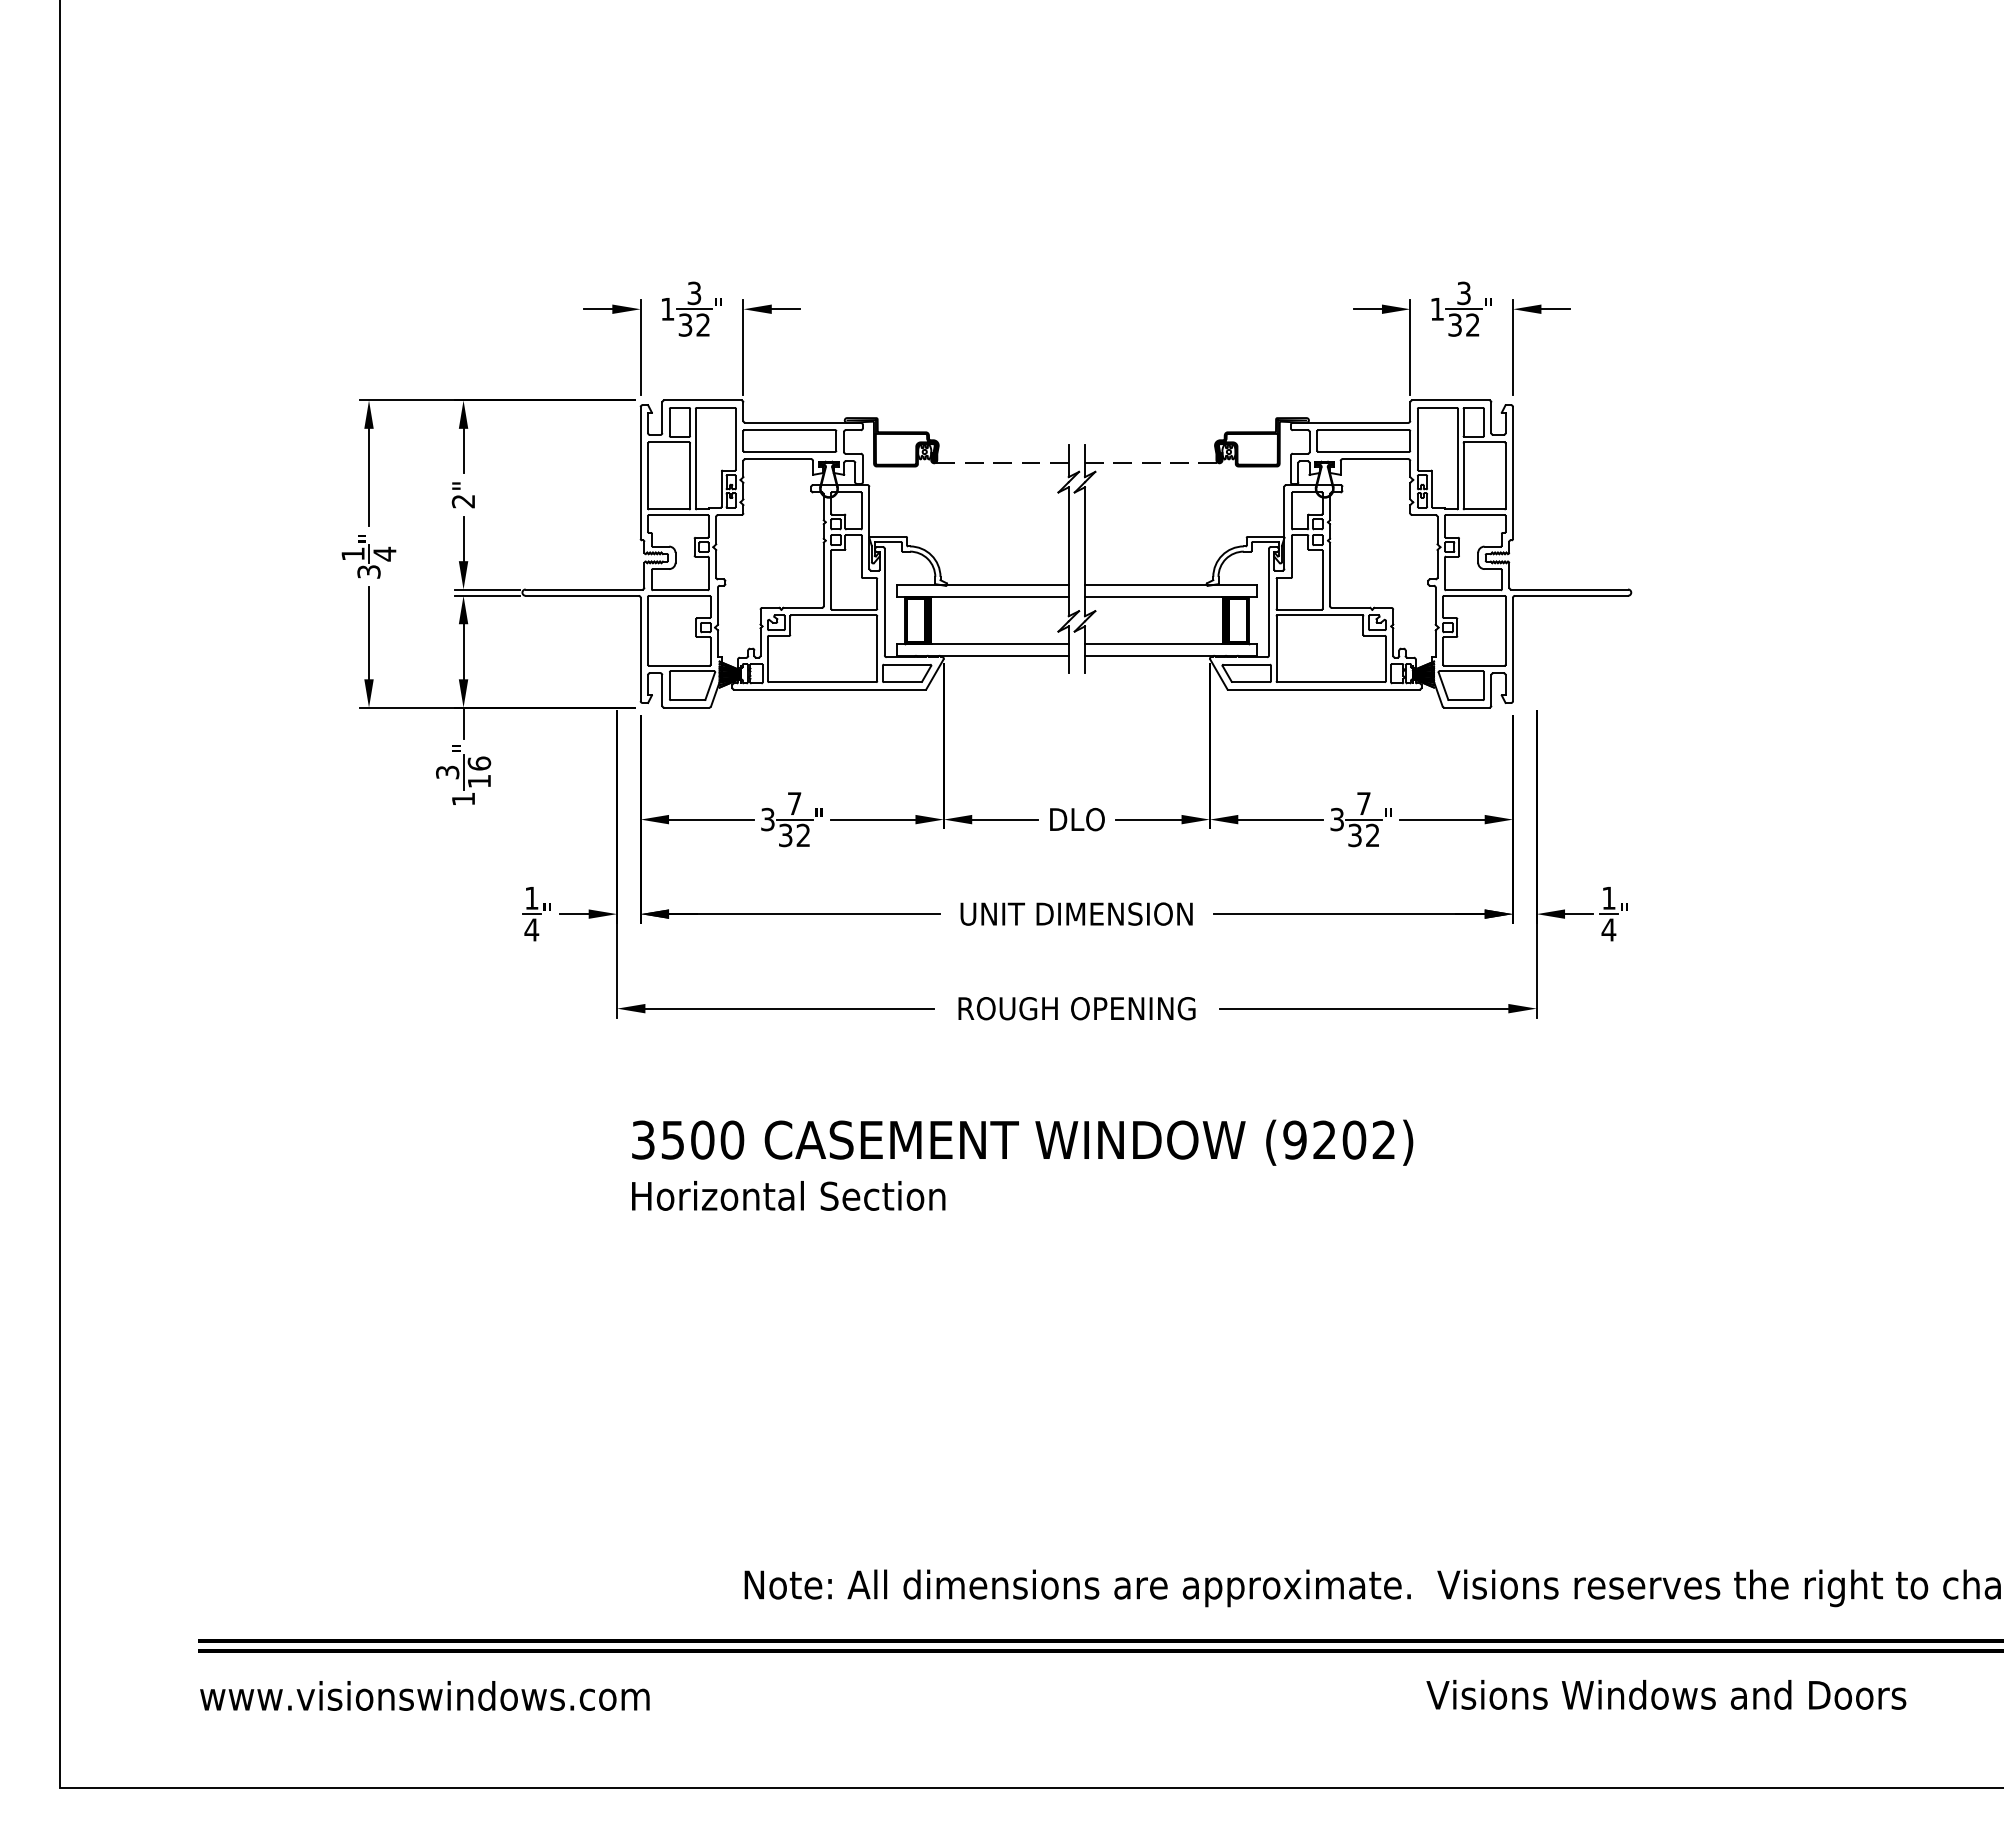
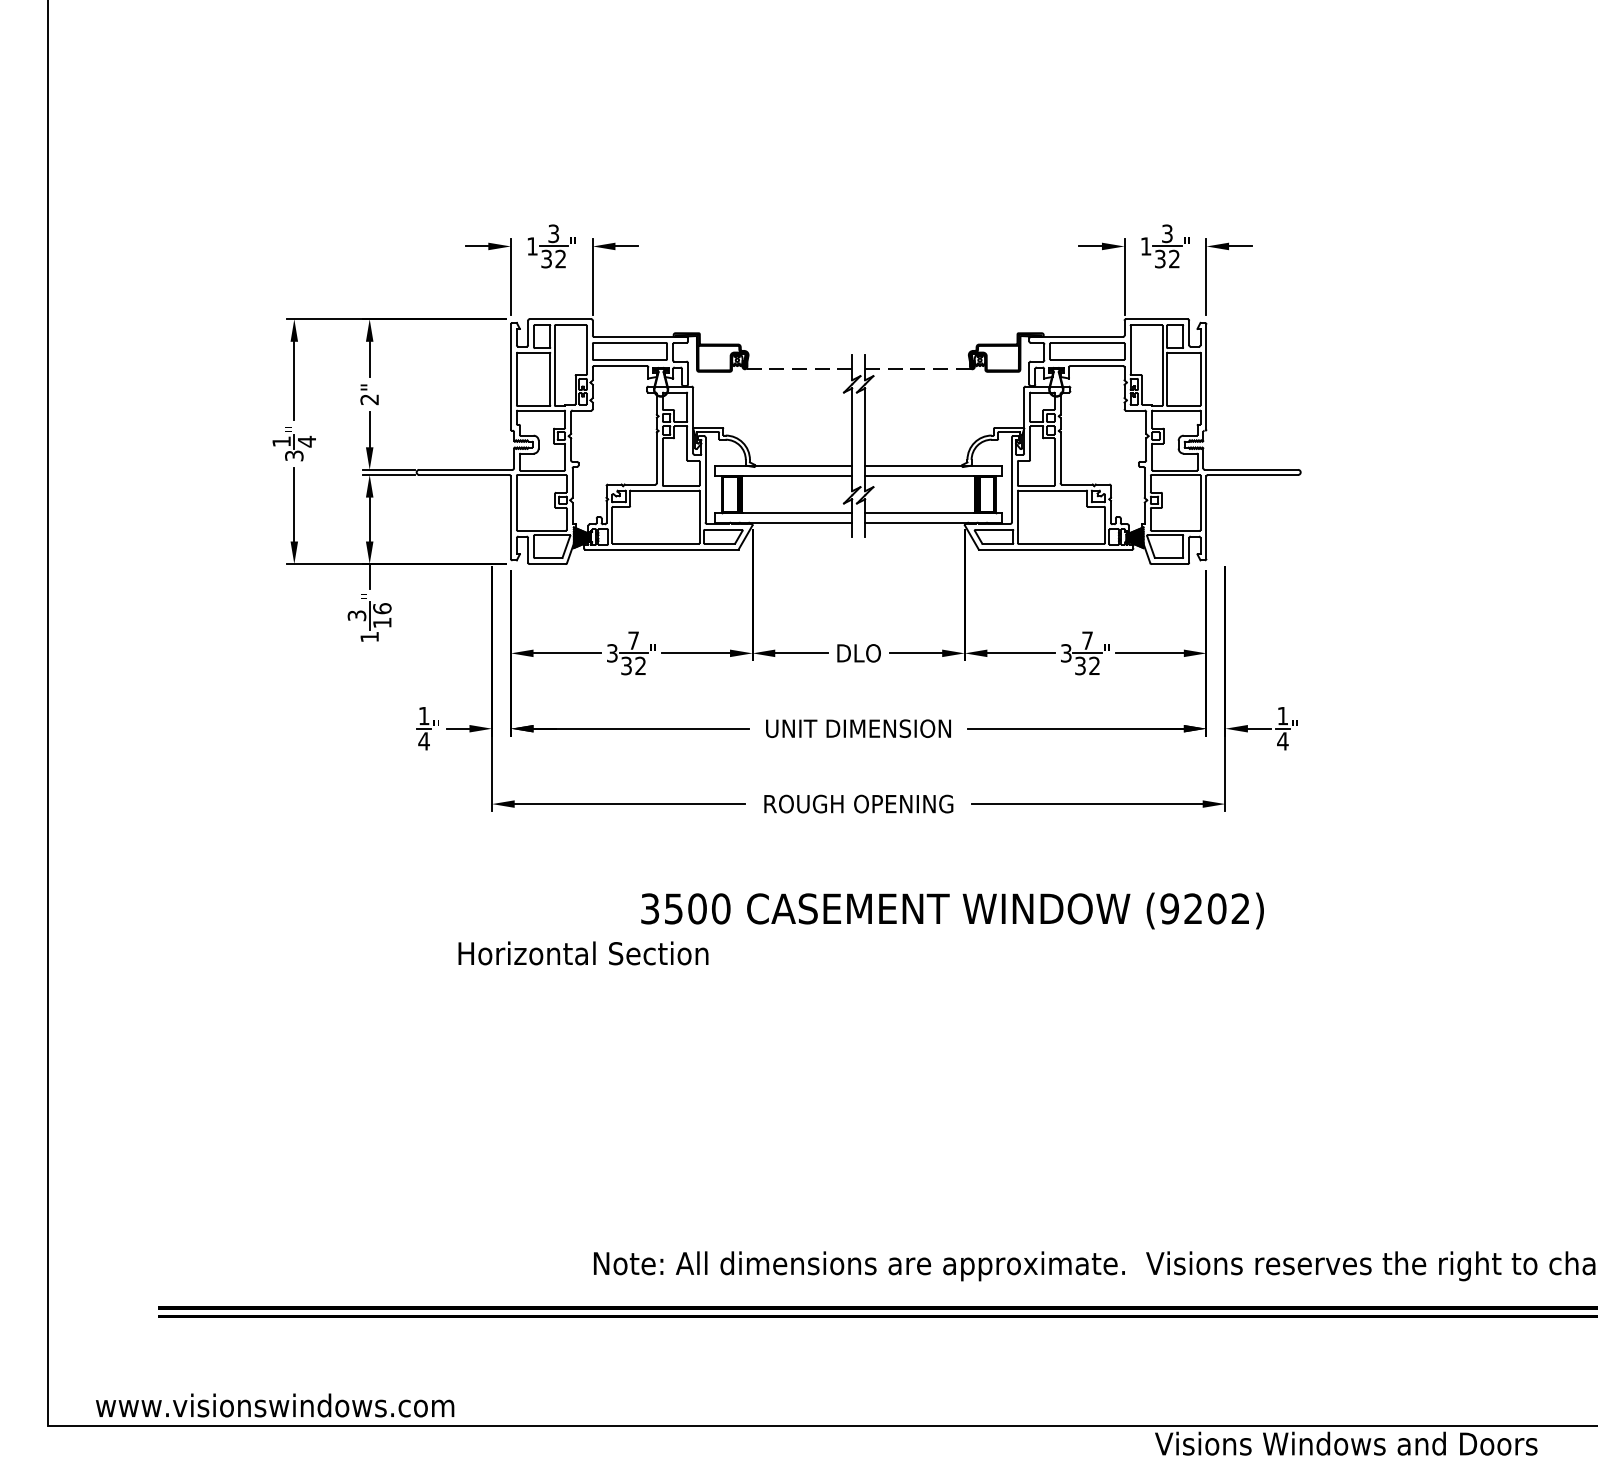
text: (1022, 1142) -> (952, 910), moved
text: (788, 1195) -> (583, 953), moved
text: (1666, 1694) -> (1346, 1443), moved
text: (424, 1695) -> (274, 1405), moved

